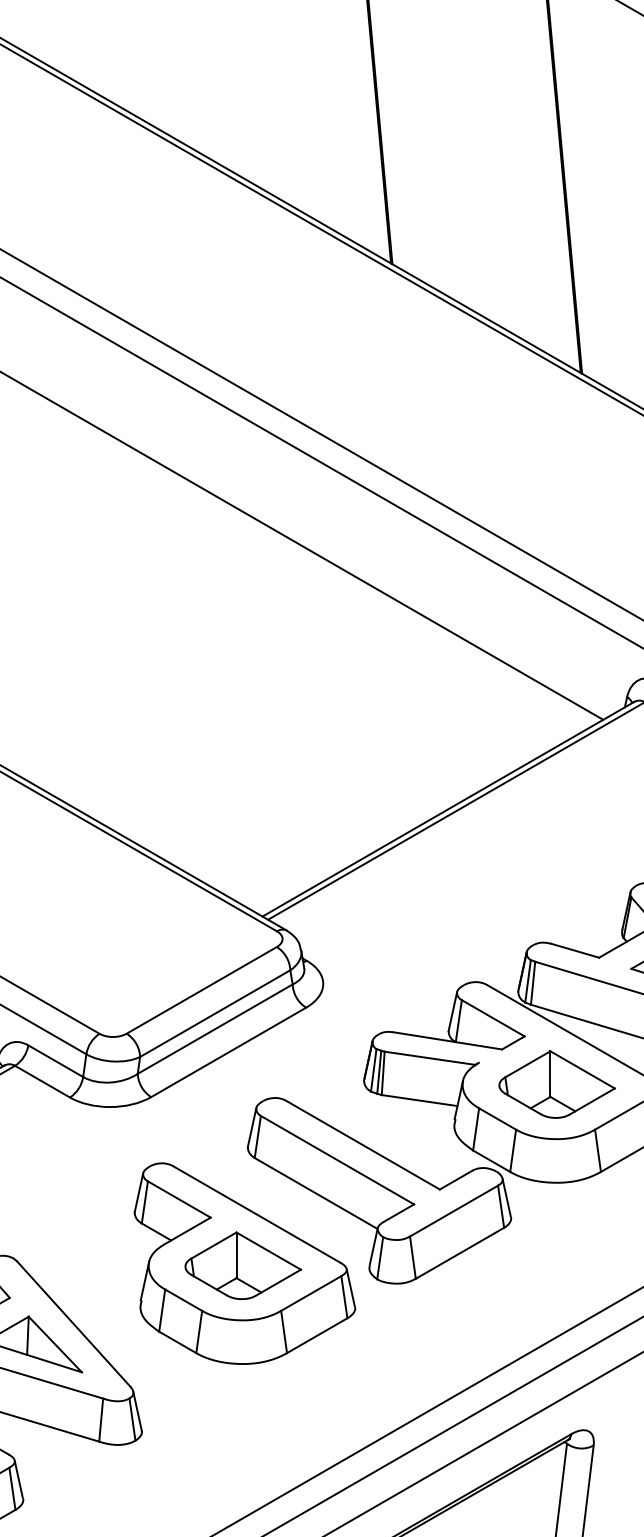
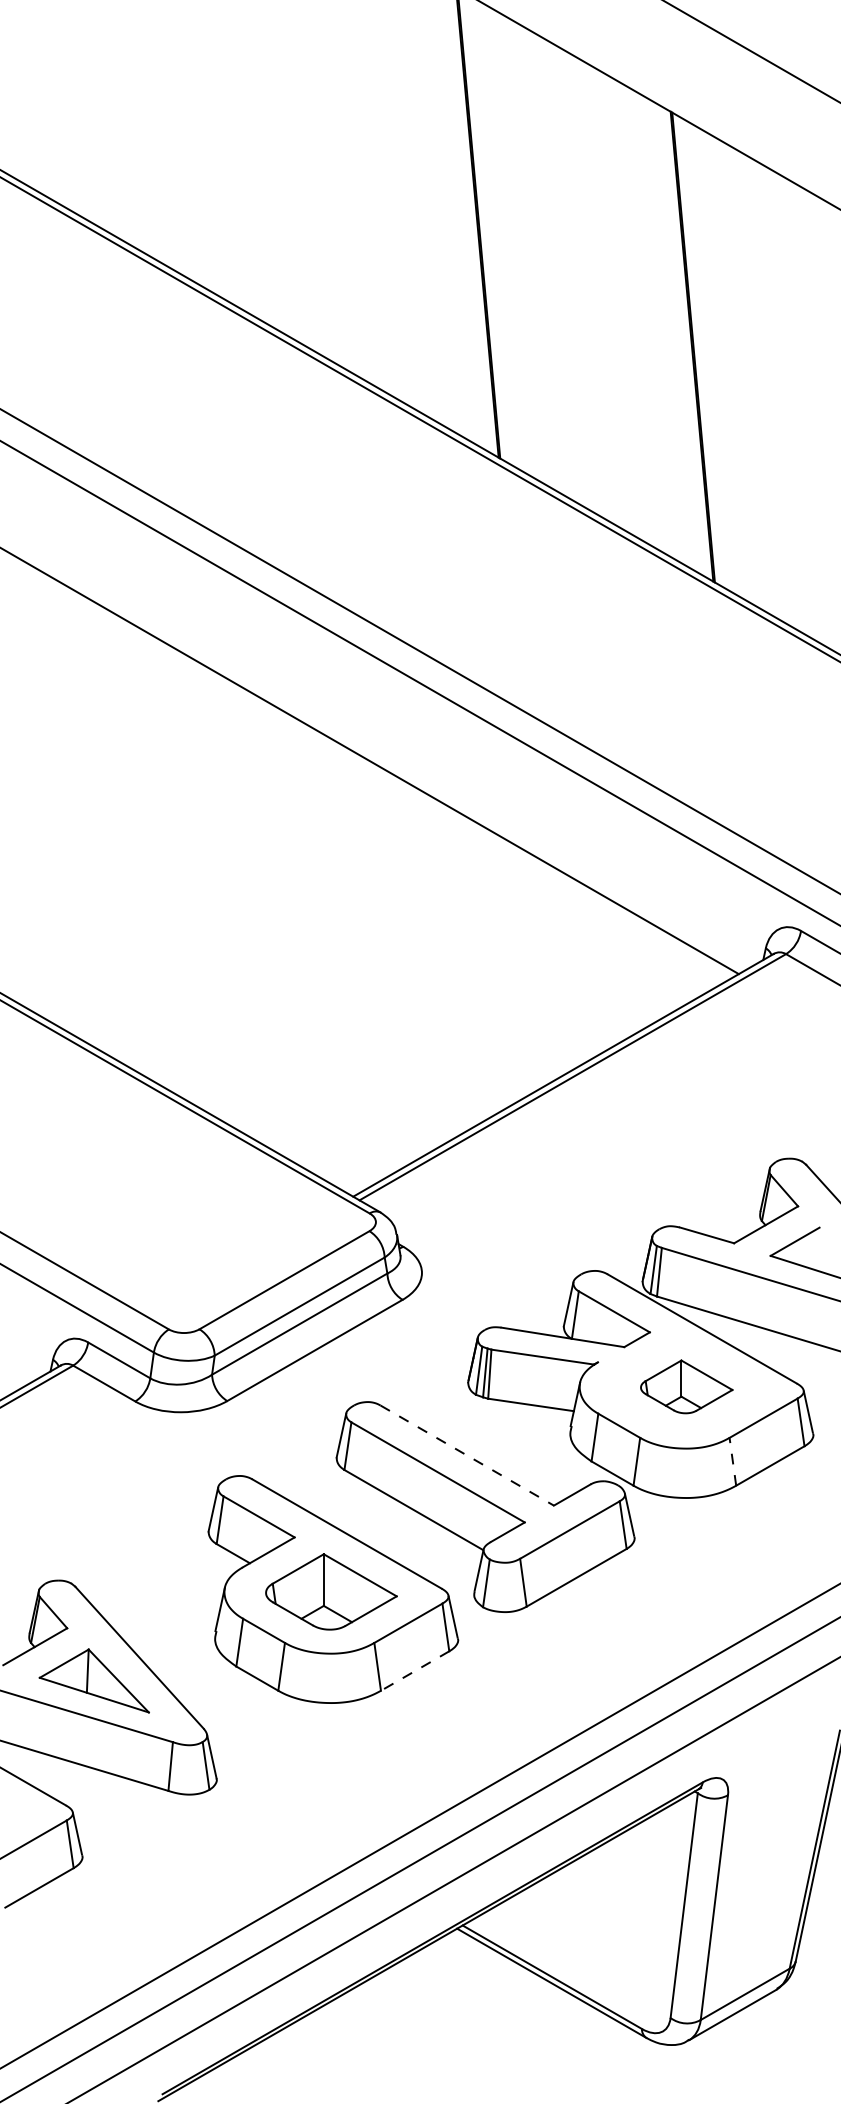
part: (557, 1084) -> (686, 1386), size x0.7
line: (363, 1145) -> (467, 1455), solid -> dashed
line: (597, 1150) -> (732, 1461), solid -> dashed
line: (316, 1336) -> (414, 1671), solid -> dashed

